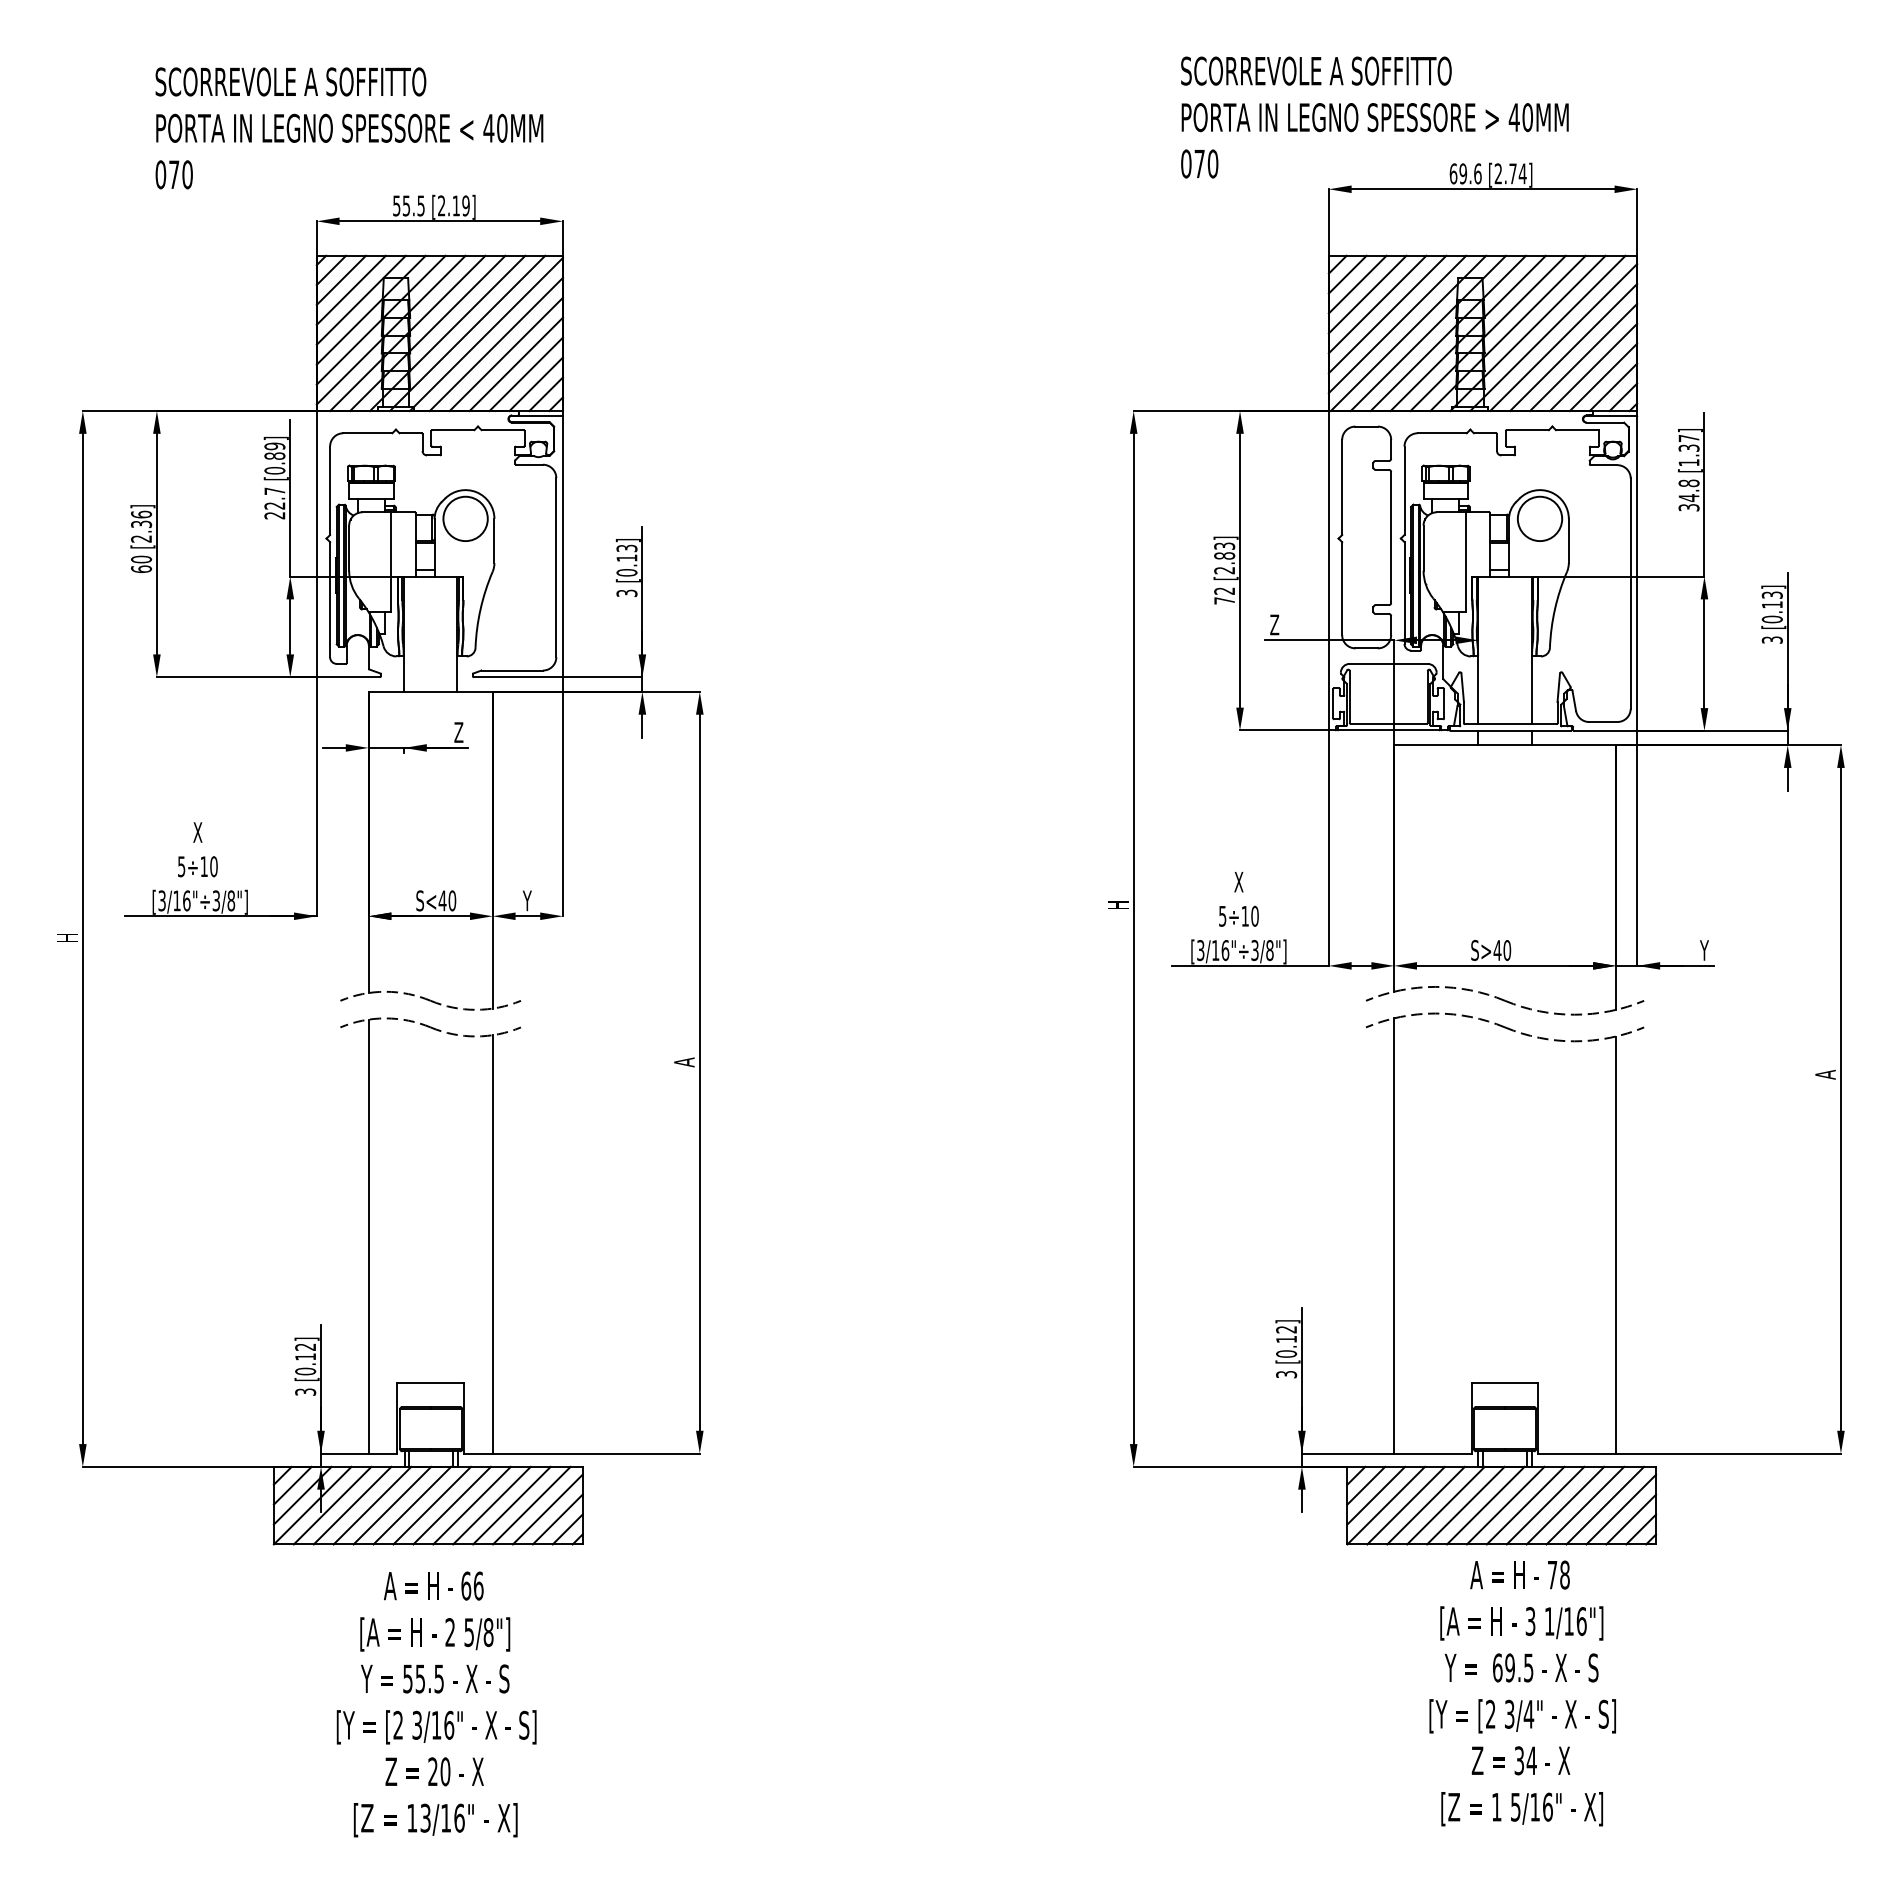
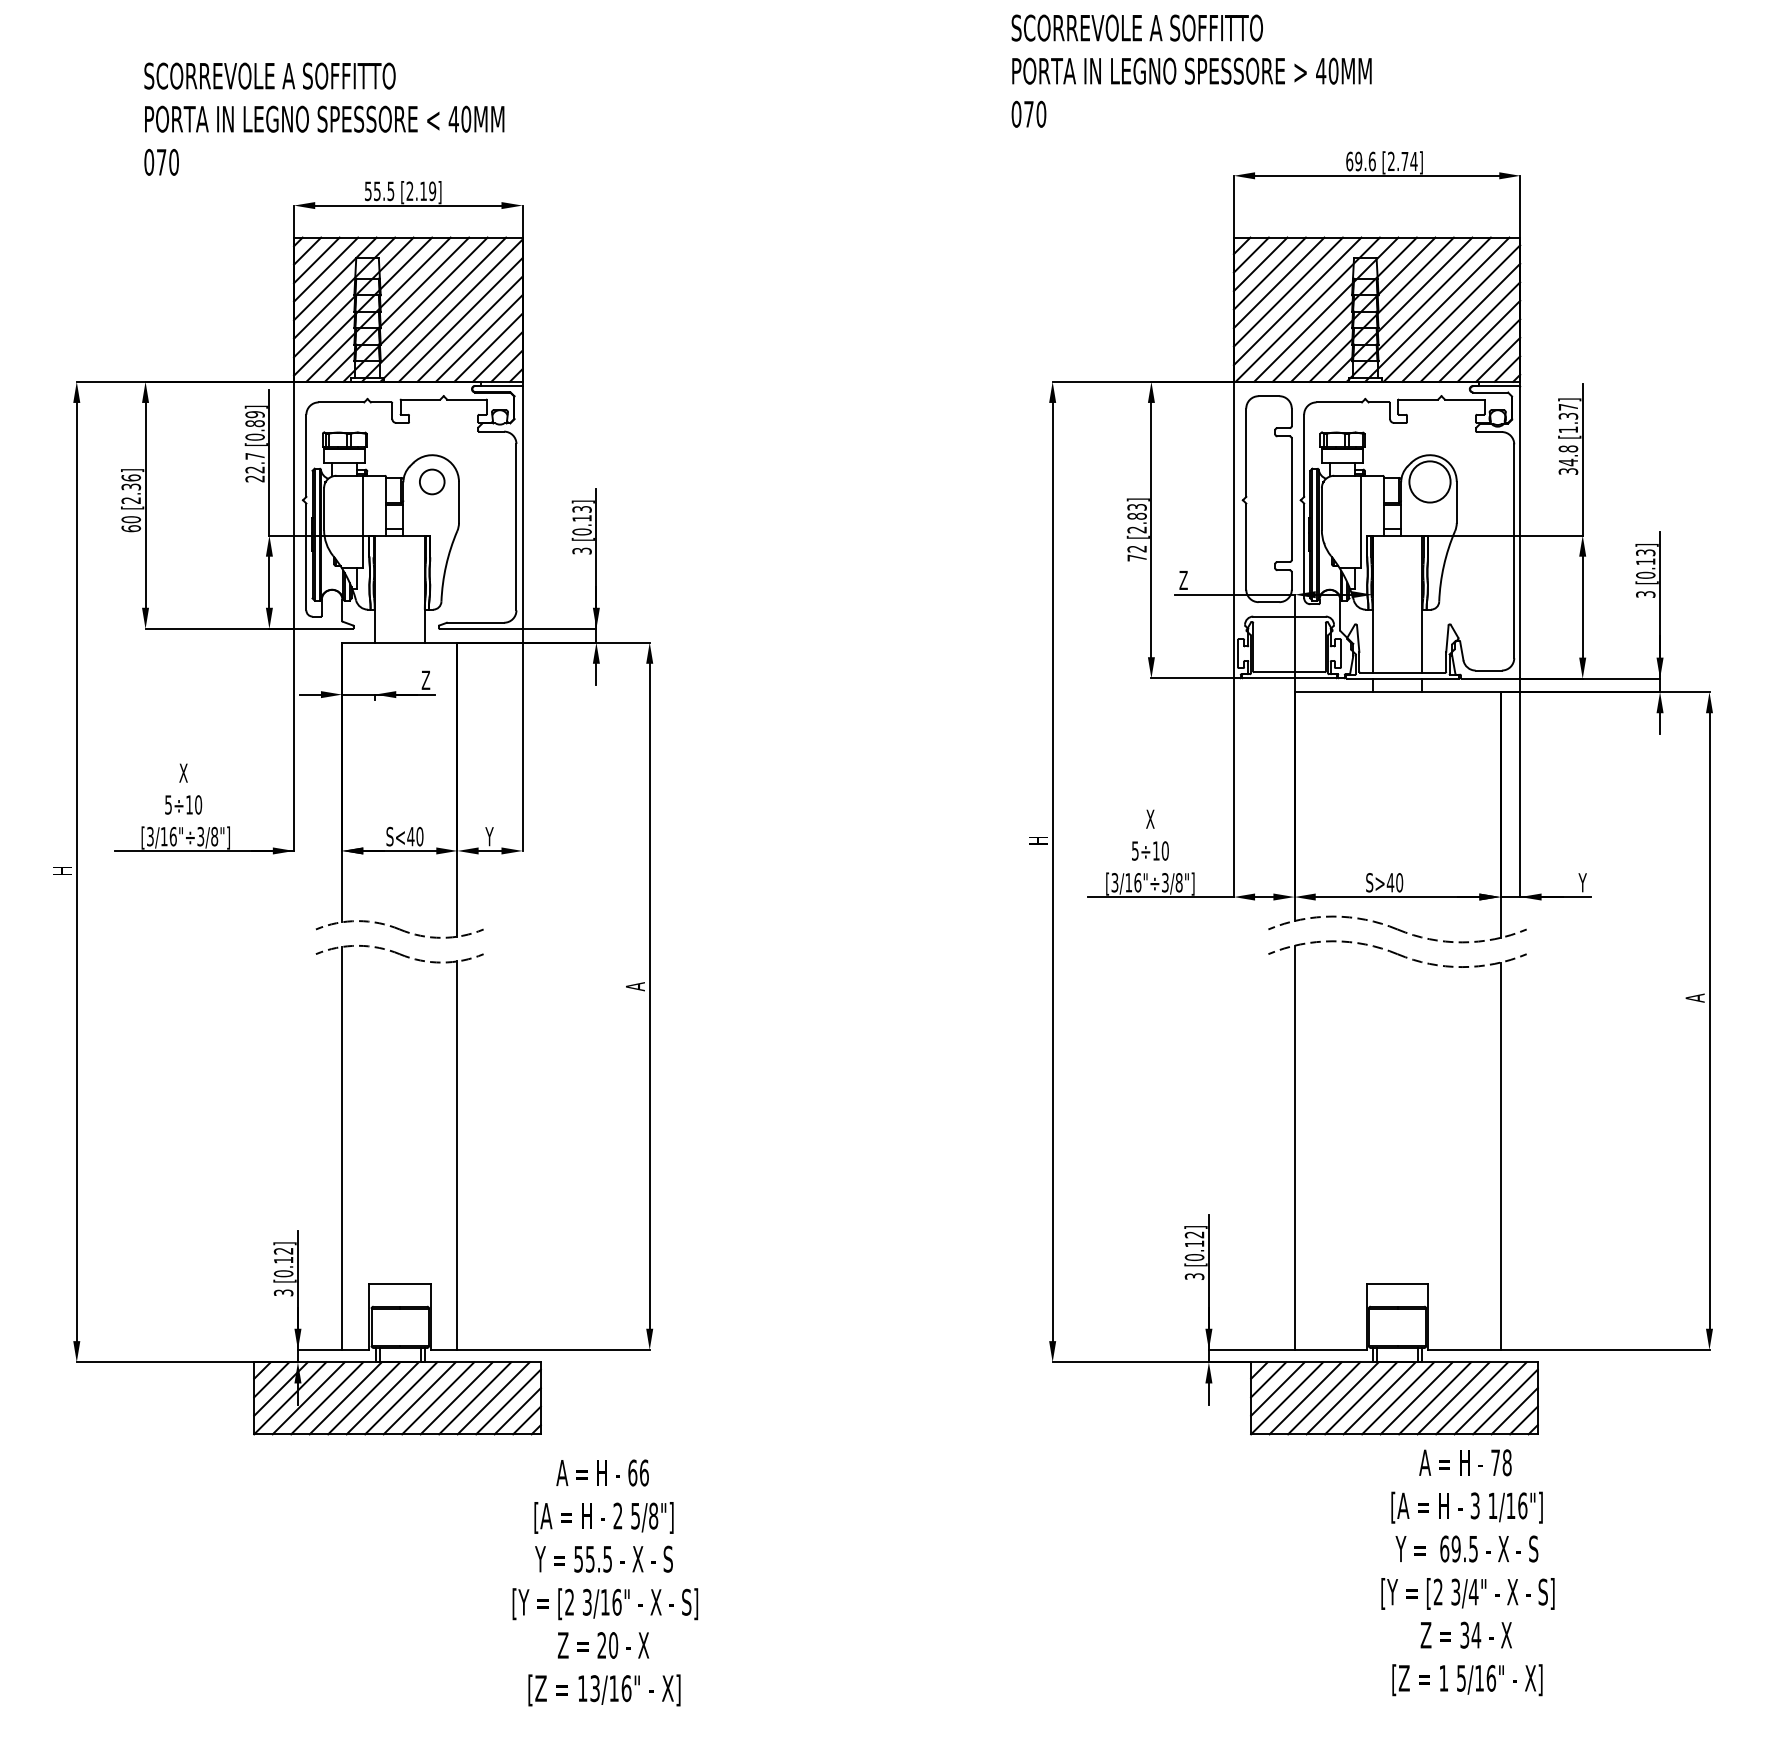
text: (1374, 116) -> (1191, 70), moved
circle: (464, 518) -> (431, 481), size x0.6
text: (1522, 1693) -> (1467, 1572), moved
text: (436, 1703) -> (605, 1582), moved

